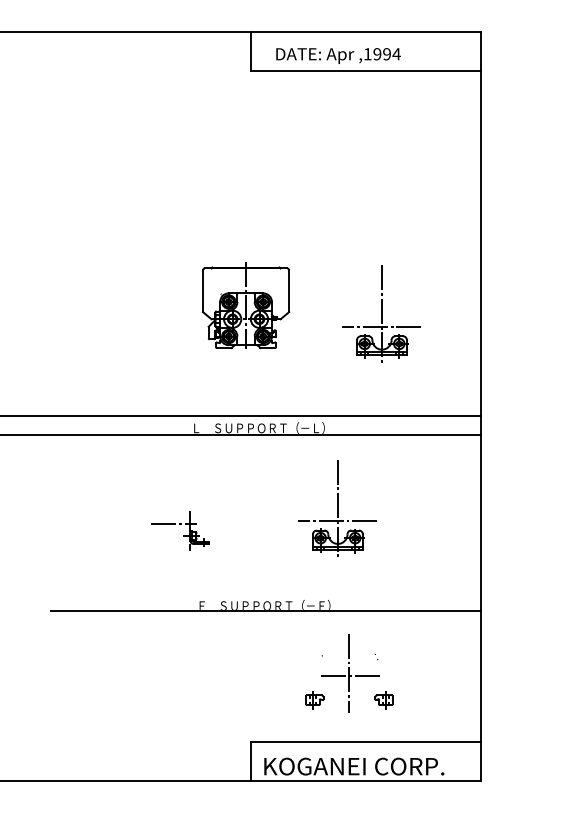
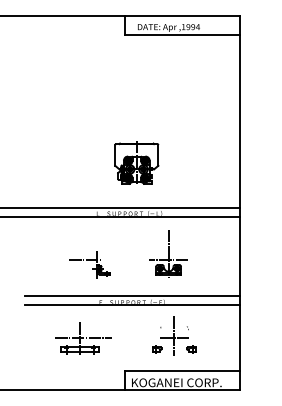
part: (245, 305) -> (136, 162), moved
part: (381, 313) -> (190, 156), removed
part: (179, 529) -> (89, 264), size x1.43
line: (265, 591) -> (132, 295), added
part: (167, 677) -> (83, 338), added

